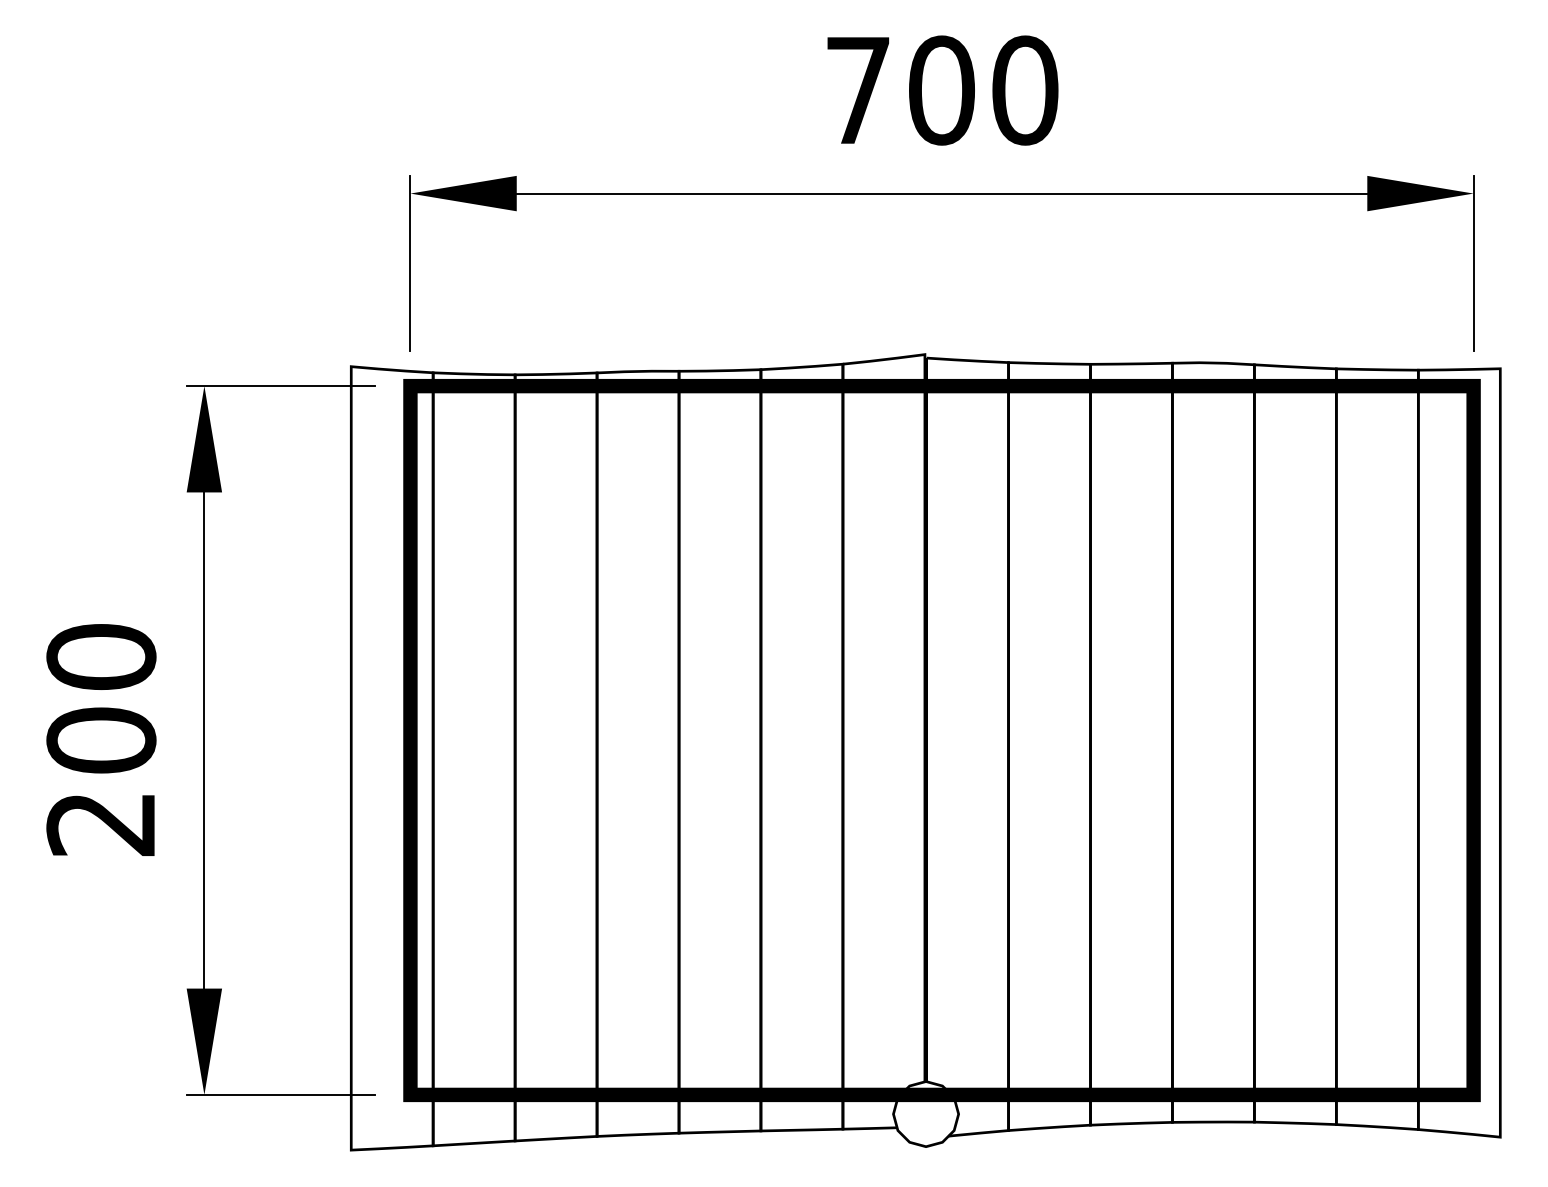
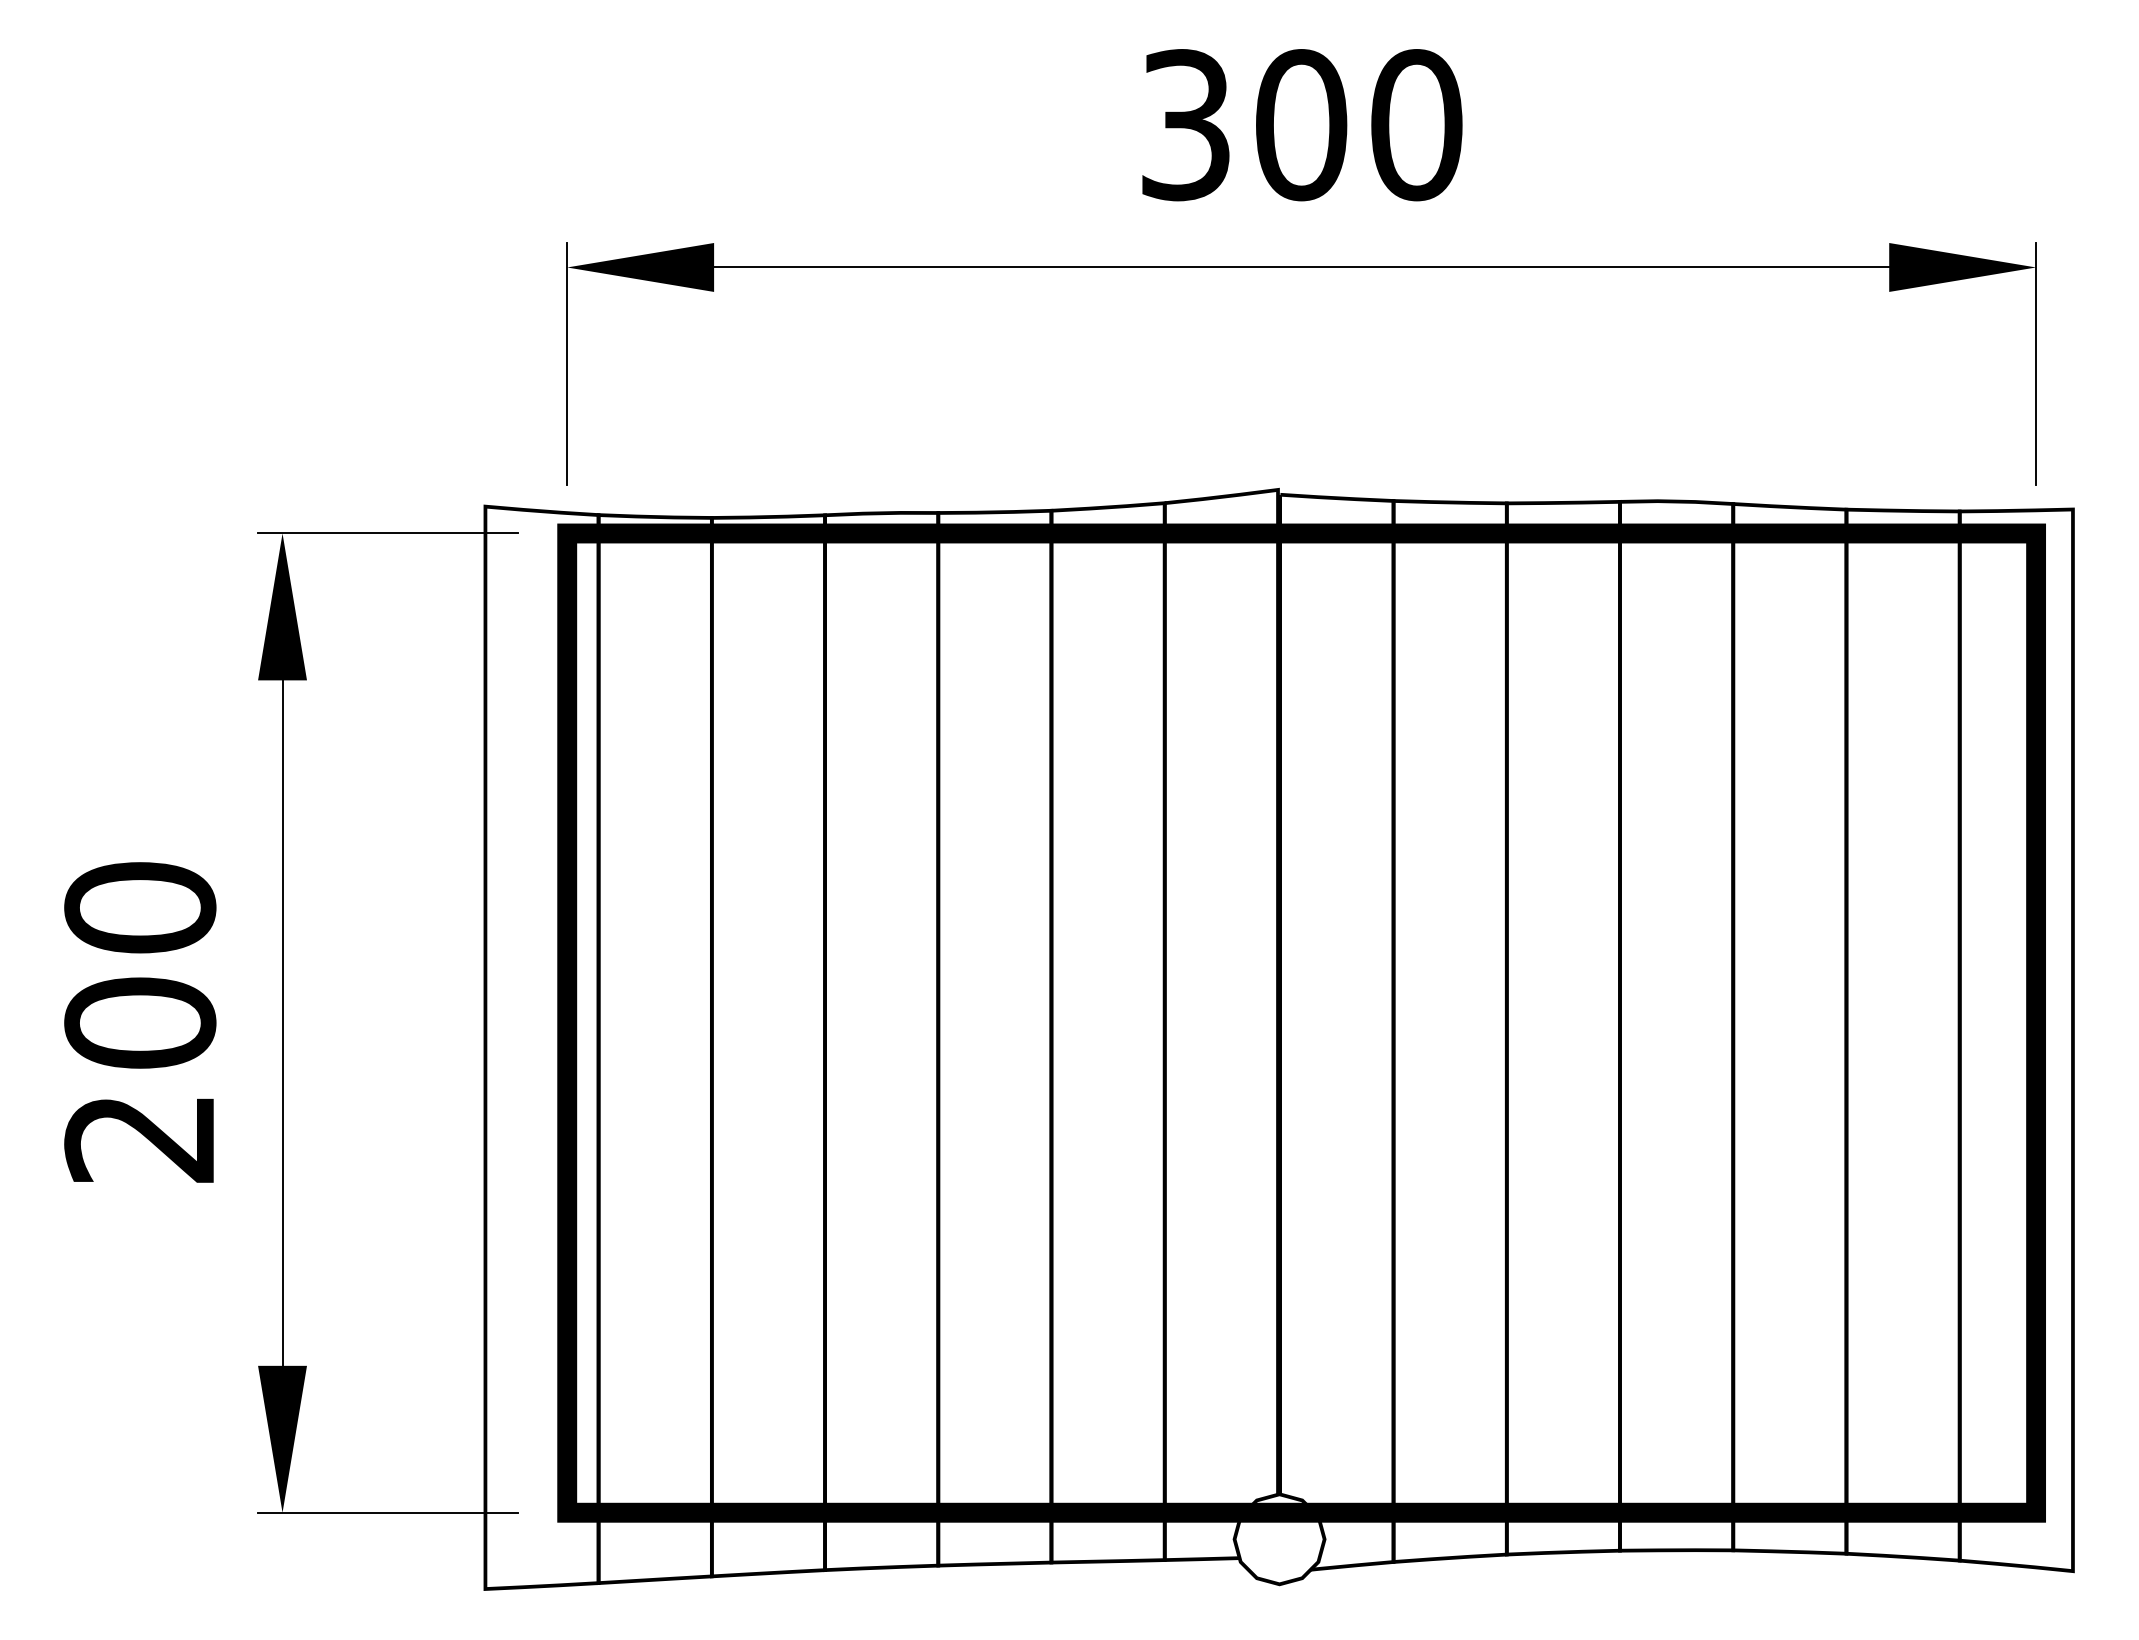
text: (857, 90) -> (1185, 125), 700 -> 300

